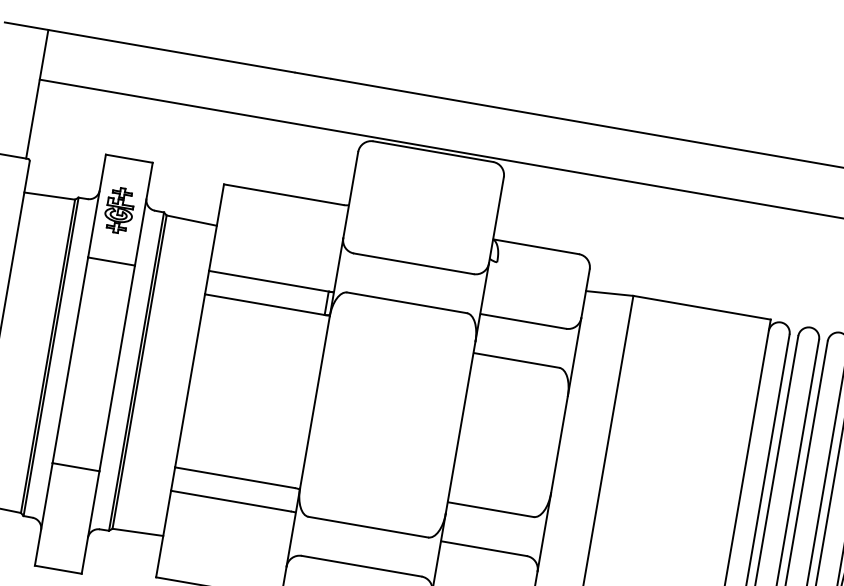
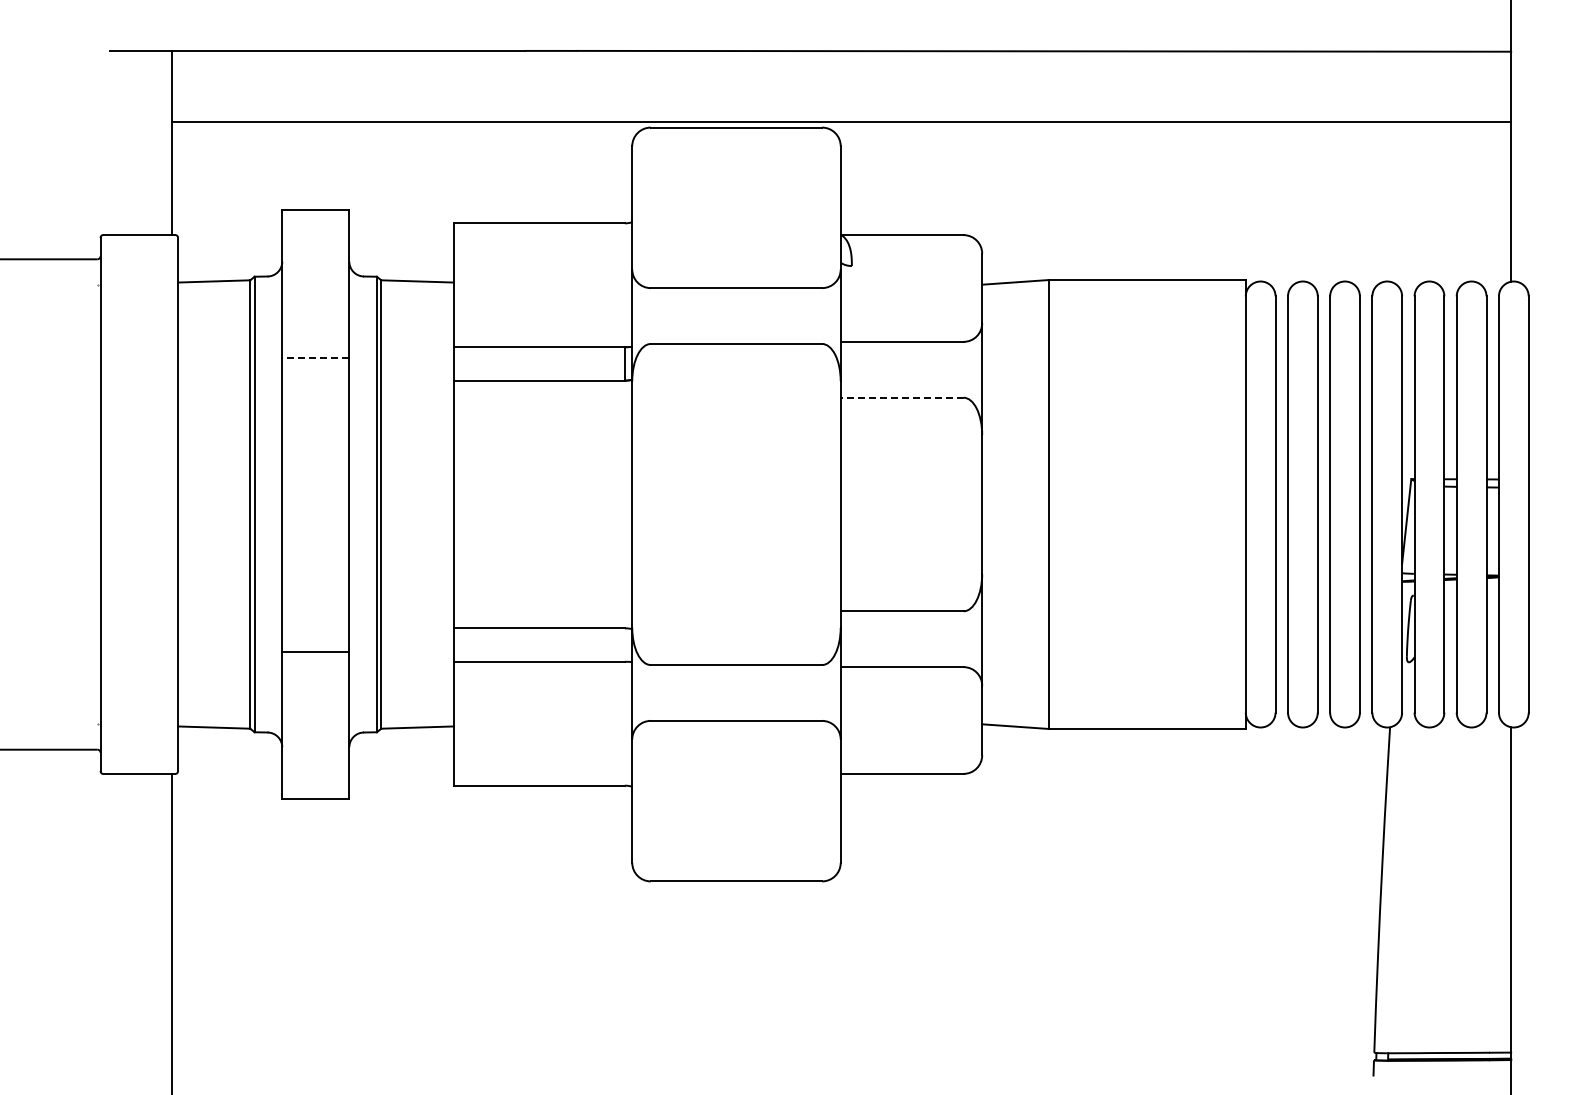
part: (119, 210) -> (314, 284), removed
line: (111, 261) -> (315, 357), solid -> dashed
line: (516, 360) -> (901, 397), solid -> dashed

